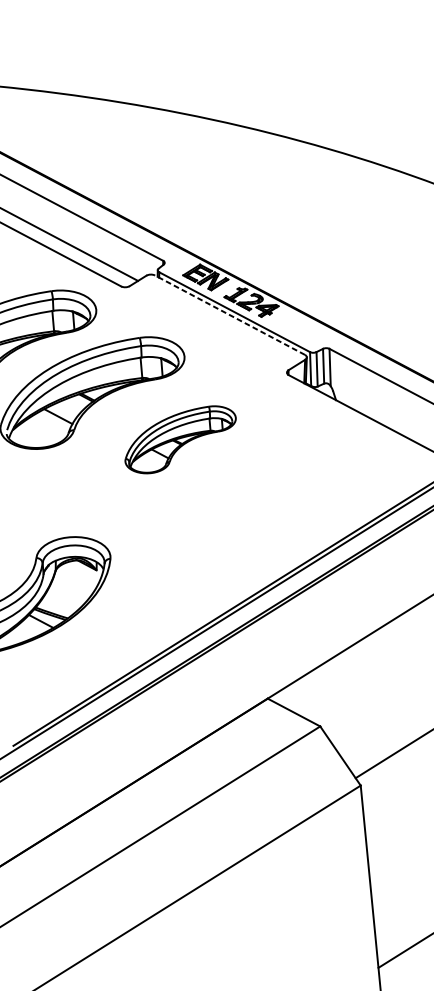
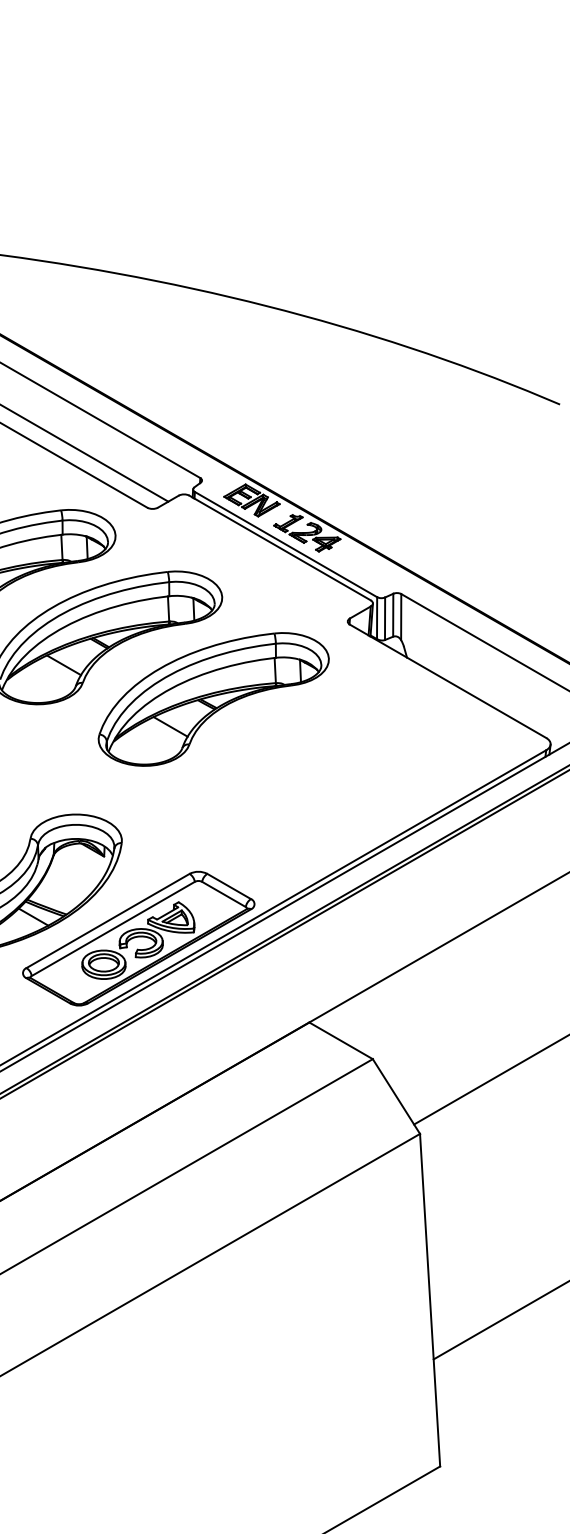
line: (230, 315) -> (280, 548), dashed -> solid
part: (180, 439) -> (213, 699), size x1.67
part: (126, 635) -> (138, 938), added

